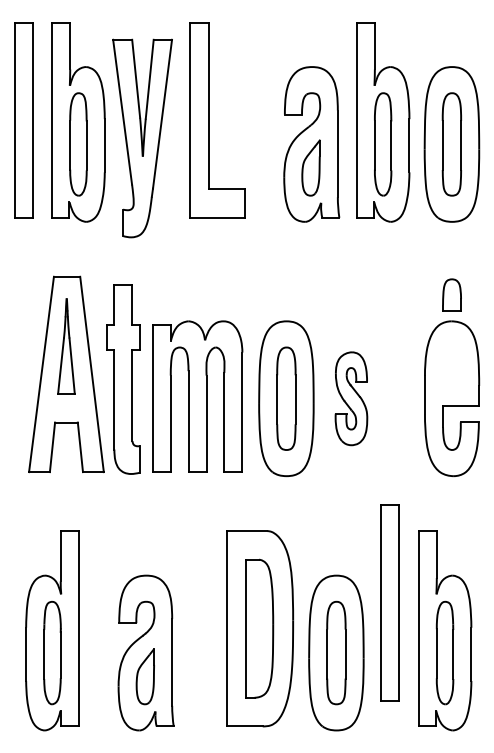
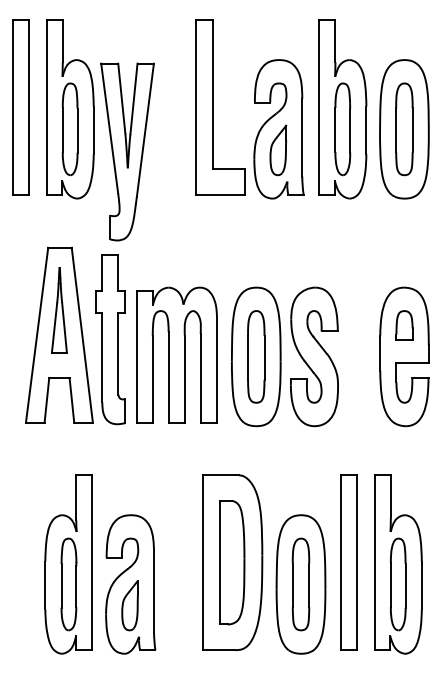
part: (209, 120) -> (213, 107), moved
part: (142, 137) -> (127, 151), moved
part: (452, 295) -> (404, 325), moved
part: (351, 398) -> (314, 356), size x1.67
part: (389, 602) -> (348, 562), moved
part: (52, 630) -> (68, 564), moved

